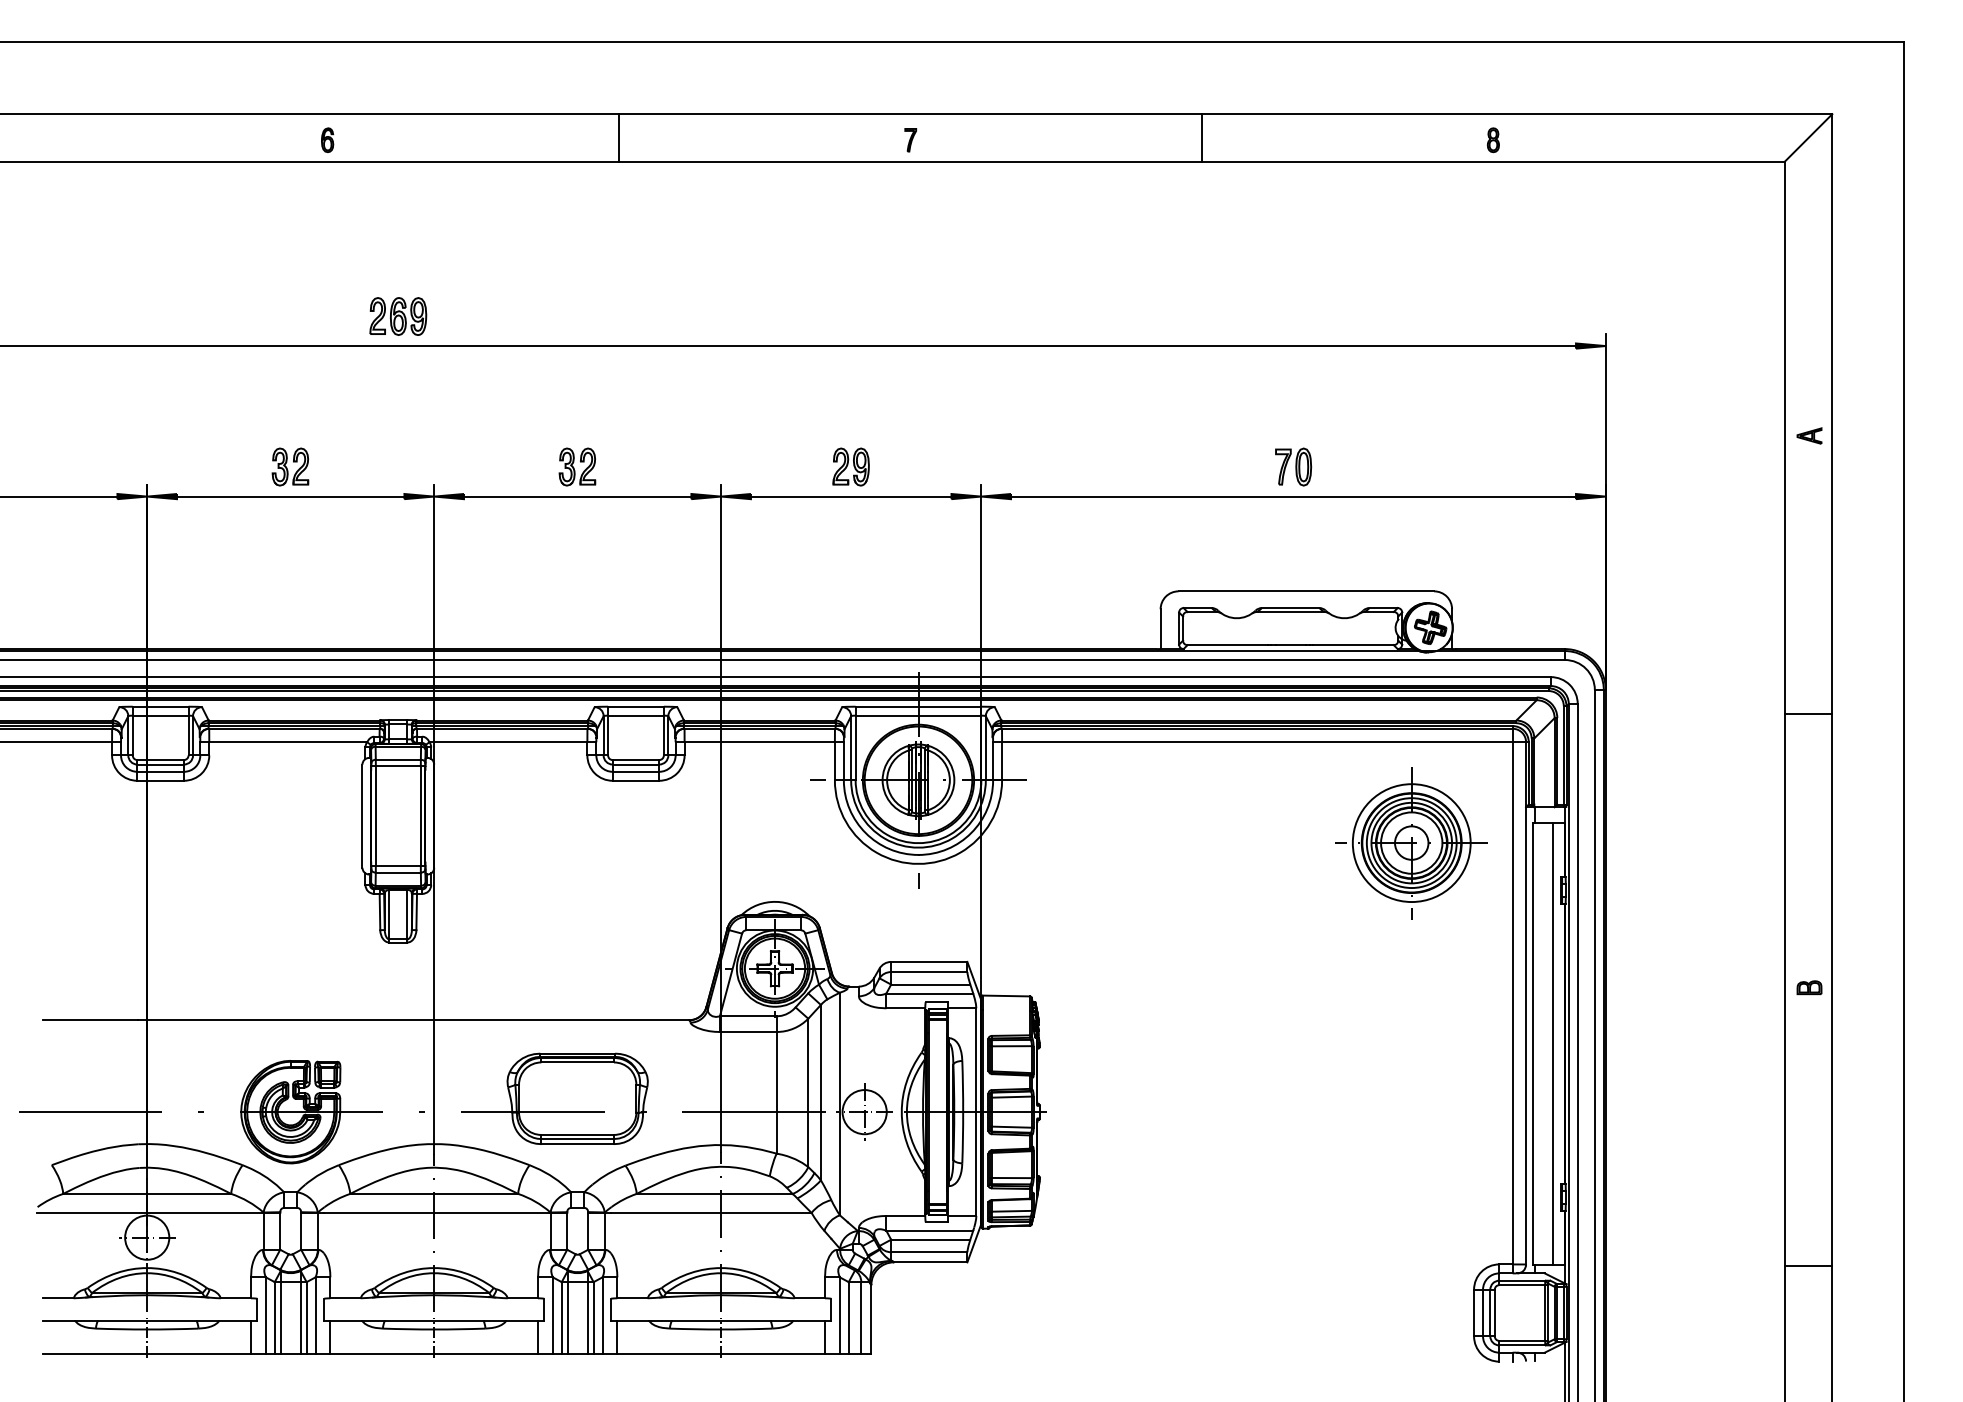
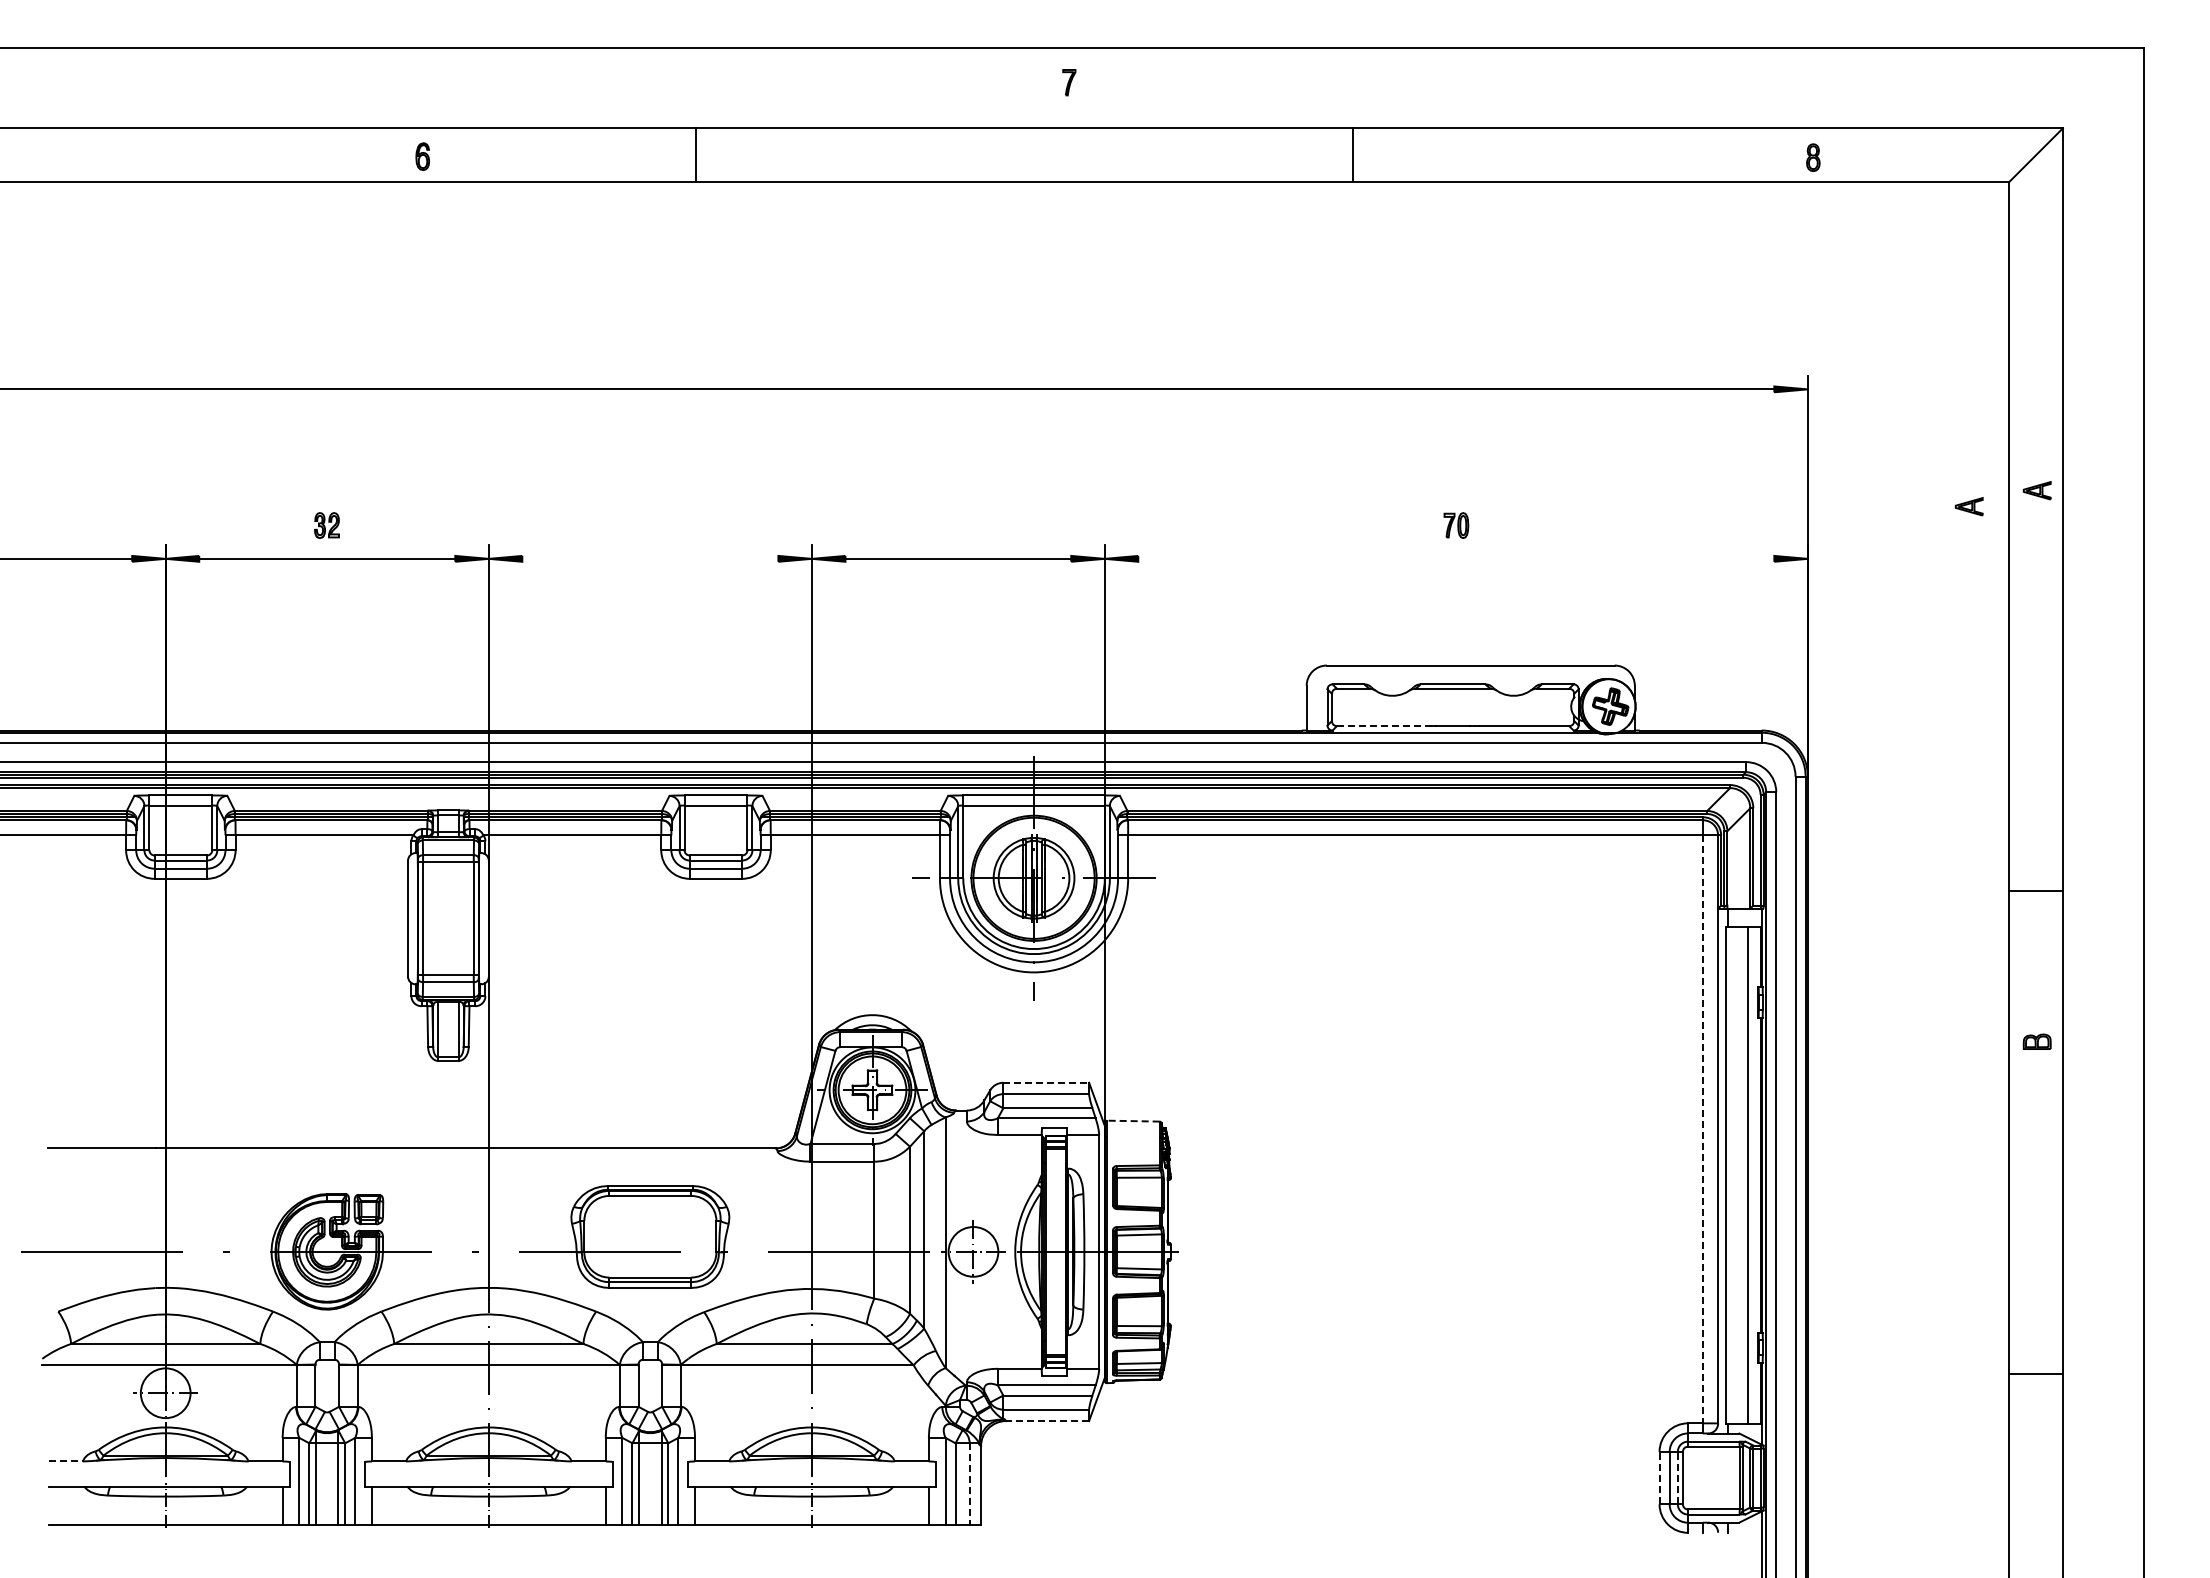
part: (327, 140) -> (422, 156), moved
part: (910, 140) -> (1069, 82), moved
part: (1493, 140) -> (1813, 157), moved
part: (398, 315) -> (448, 355), removed
part: (1748, 450) -> (1968, 506), added
part: (290, 466) -> (326, 525), size x0.6
part: (576, 466) -> (649, 525), removed
part: (851, 466) -> (958, 525), removed
part: (1293, 466) -> (1456, 525), size x0.6
line: (577, 496) -> (650, 558), removed
line: (1293, 496) -> (1456, 558), removed
line: (1227, 645) -> (1382, 726), solid -> dashed
line: (1807, 713) -> (2035, 890), moved
part: (1411, 842) -> (1589, 948), removed
line: (929, 961) -> (1046, 1082), solid -> dashed
part: (1808, 987) -> (2036, 1041), moved
line: (1005, 996) -> (1132, 1121), solid -> dashed
line: (1512, 1003) -> (1702, 1129), solid -> dashed
line: (930, 1262) -> (1047, 1421), solid -> dashed
line: (1807, 1266) -> (2035, 1374), moved
line: (59, 1298) -> (66, 1461), solid -> dashed
line: (1474, 1312) -> (1659, 1477), solid -> dashed
line: (1489, 1312) -> (1677, 1477), solid -> dashed
line: (861, 1317) -> (969, 1483), solid -> dashed

